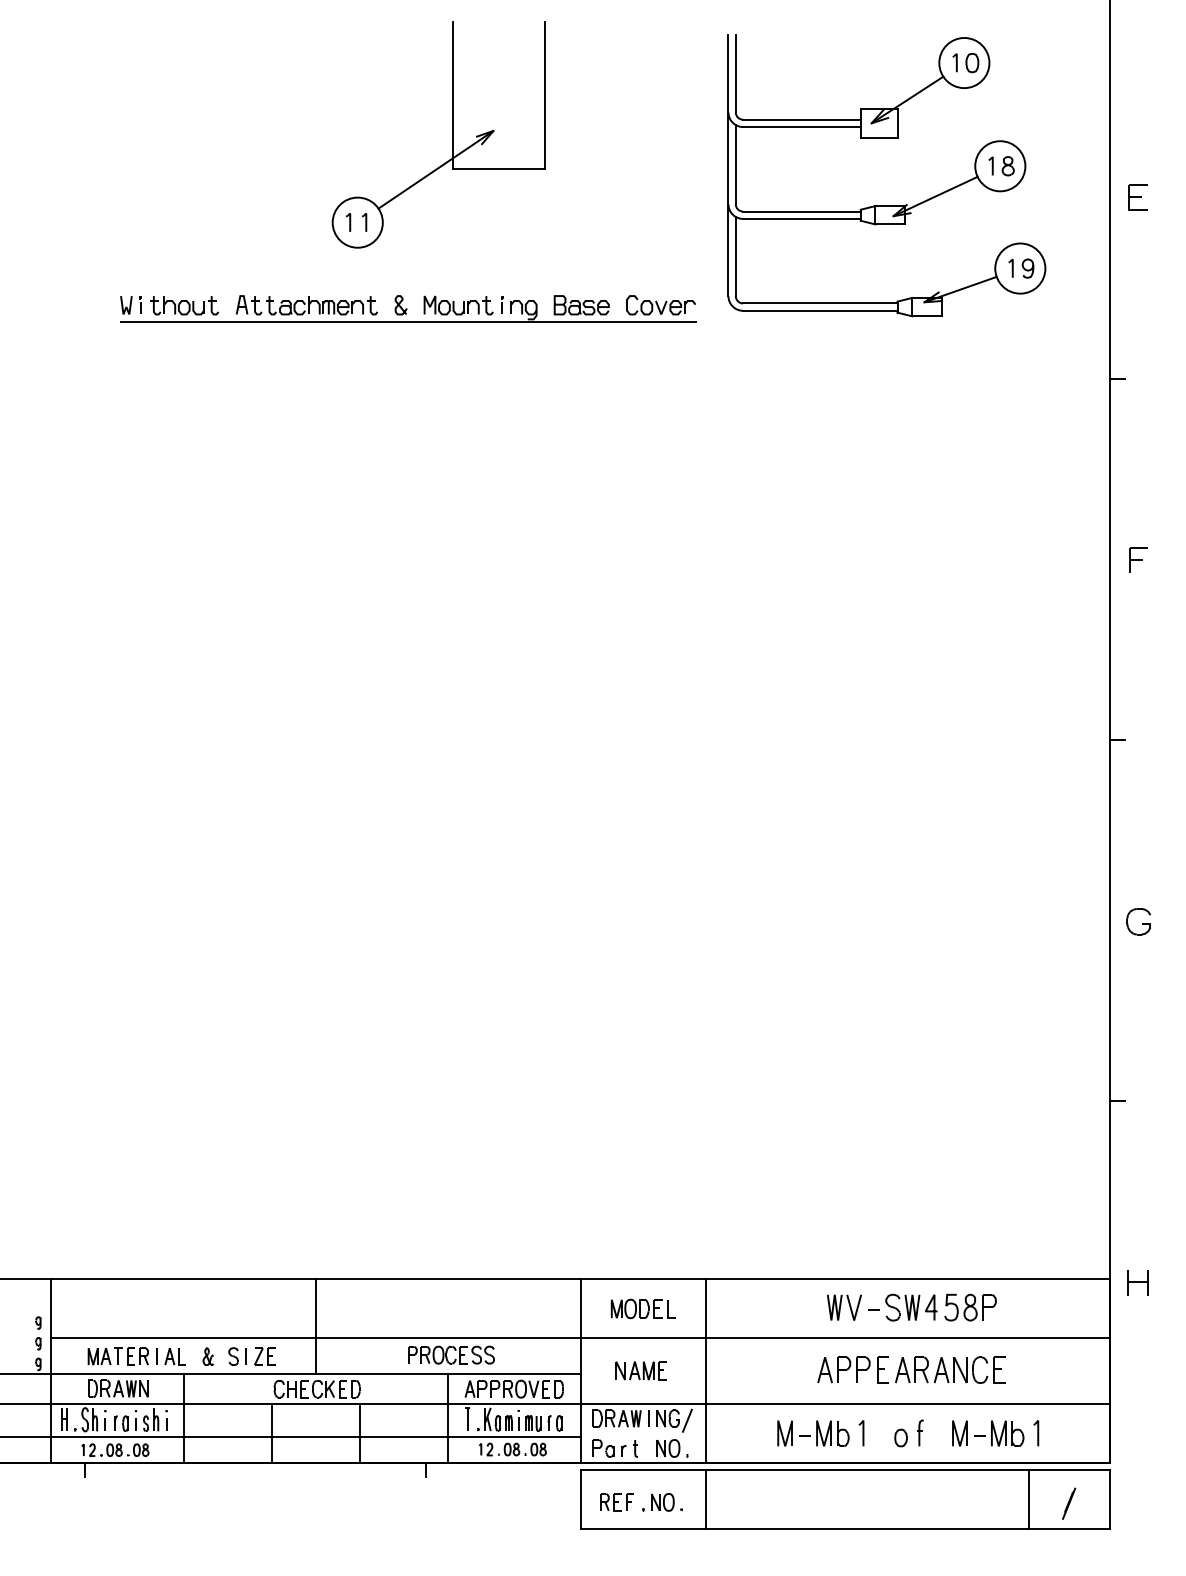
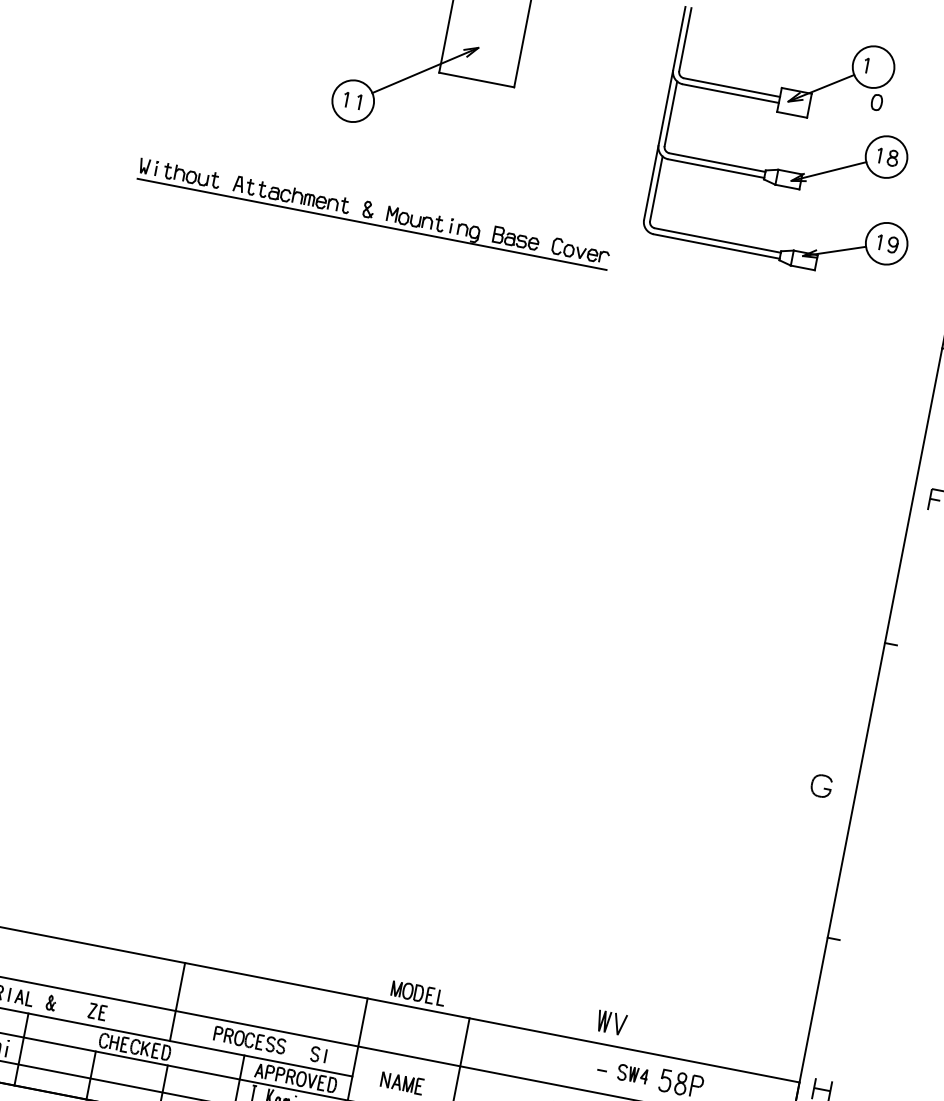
part: (972, 63) -> (876, 102), moved
part: (408, 308) -> (374, 213), moved
part: (1138, 921) -> (821, 785), moved
part: (844, 1307) -> (611, 1022), moved
part: (911, 1307) -> (633, 1074), size x0.7
part: (642, 1308) -> (417, 992), moved
line: (316, 1326) -> (177, 1002), moved
part: (237, 1356) -> (318, 1054), moved

